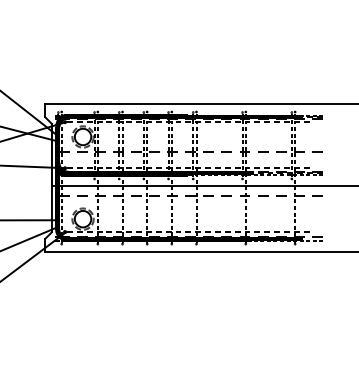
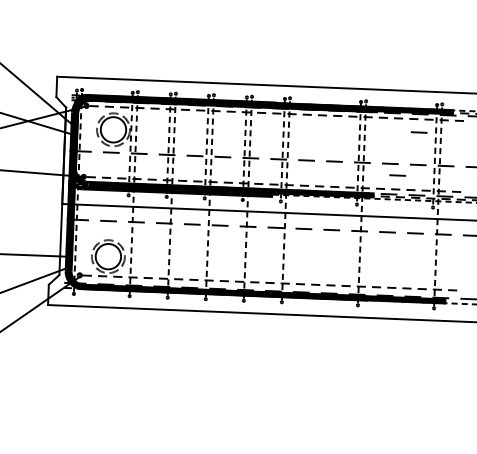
line: (280, 130) -> (418, 132), added
line: (268, 158) -> (398, 174), added

